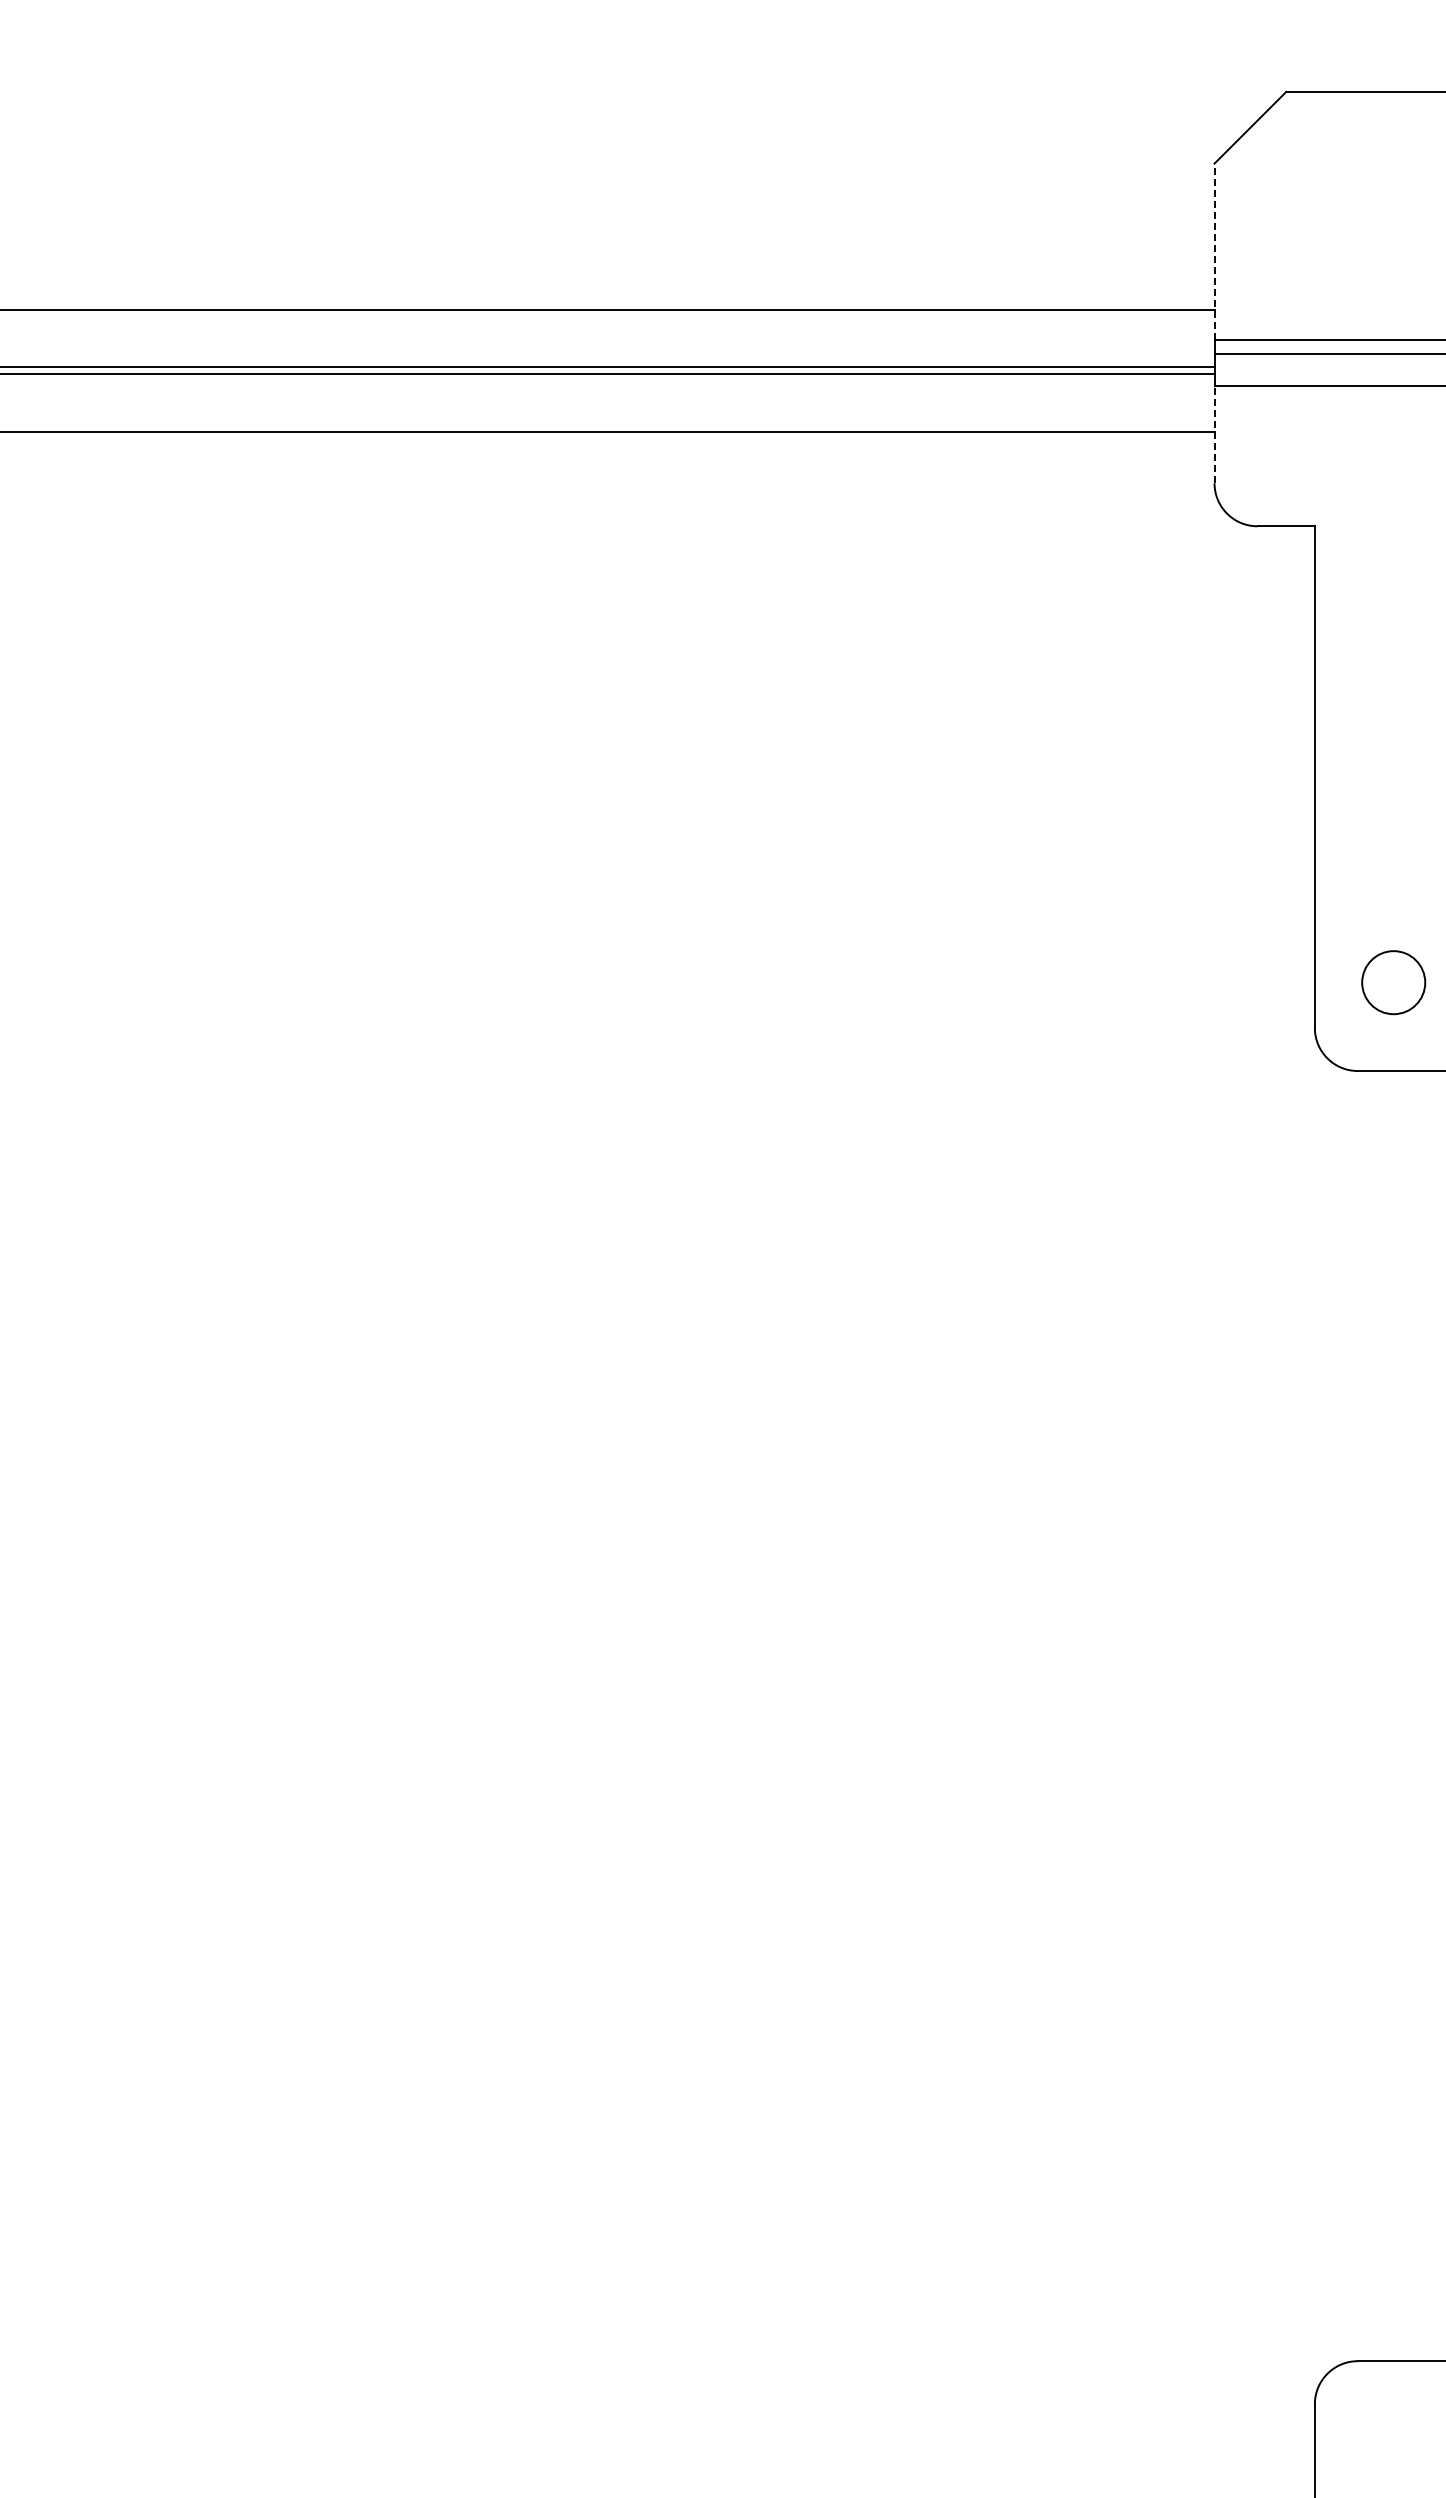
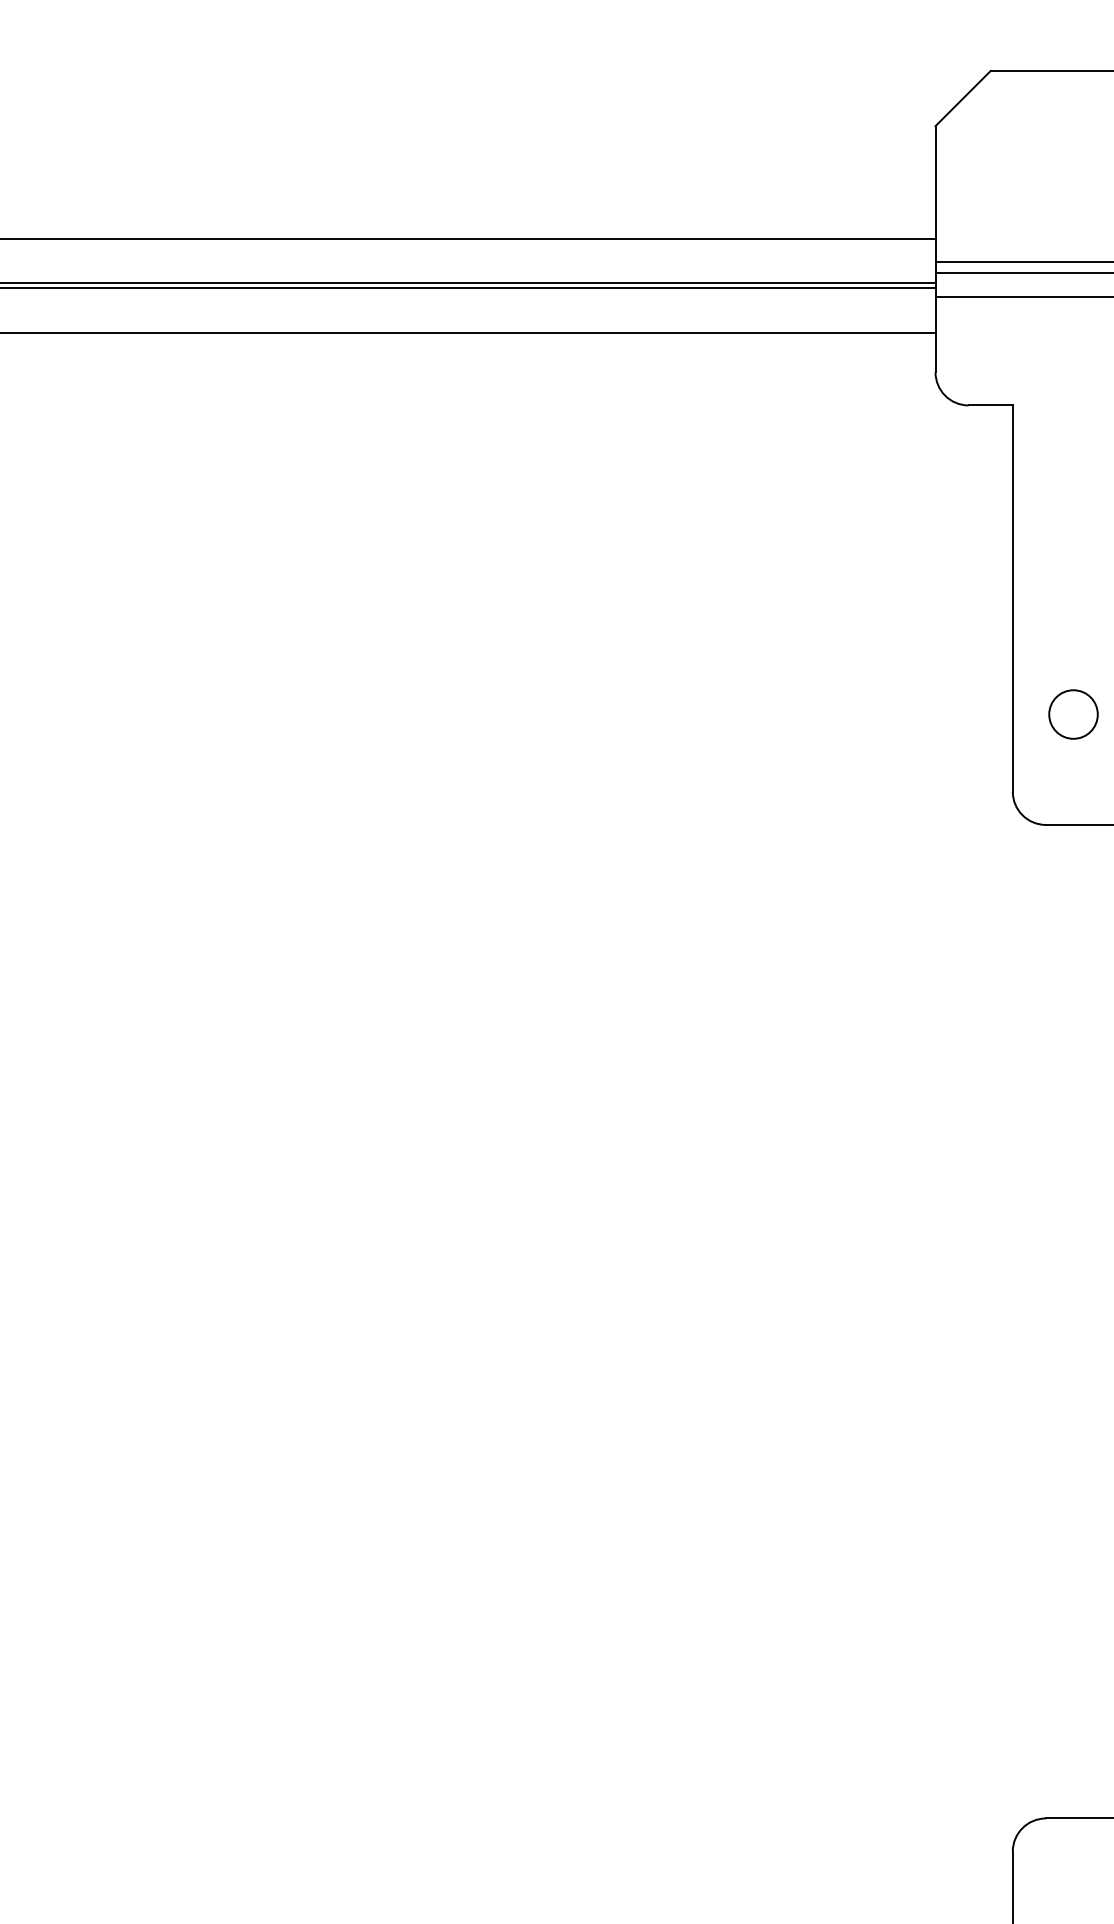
line: (1214, 251) -> (935, 193), dashed -> solid
line: (1214, 434) -> (935, 334), dashed -> solid
circle: (1393, 982) -> (1073, 714), moved

